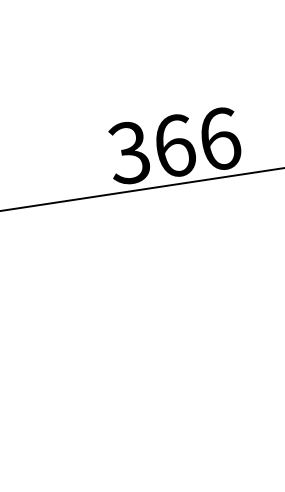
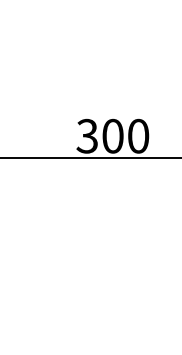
text: (196, 141) -> (125, 135), 366 -> 300

